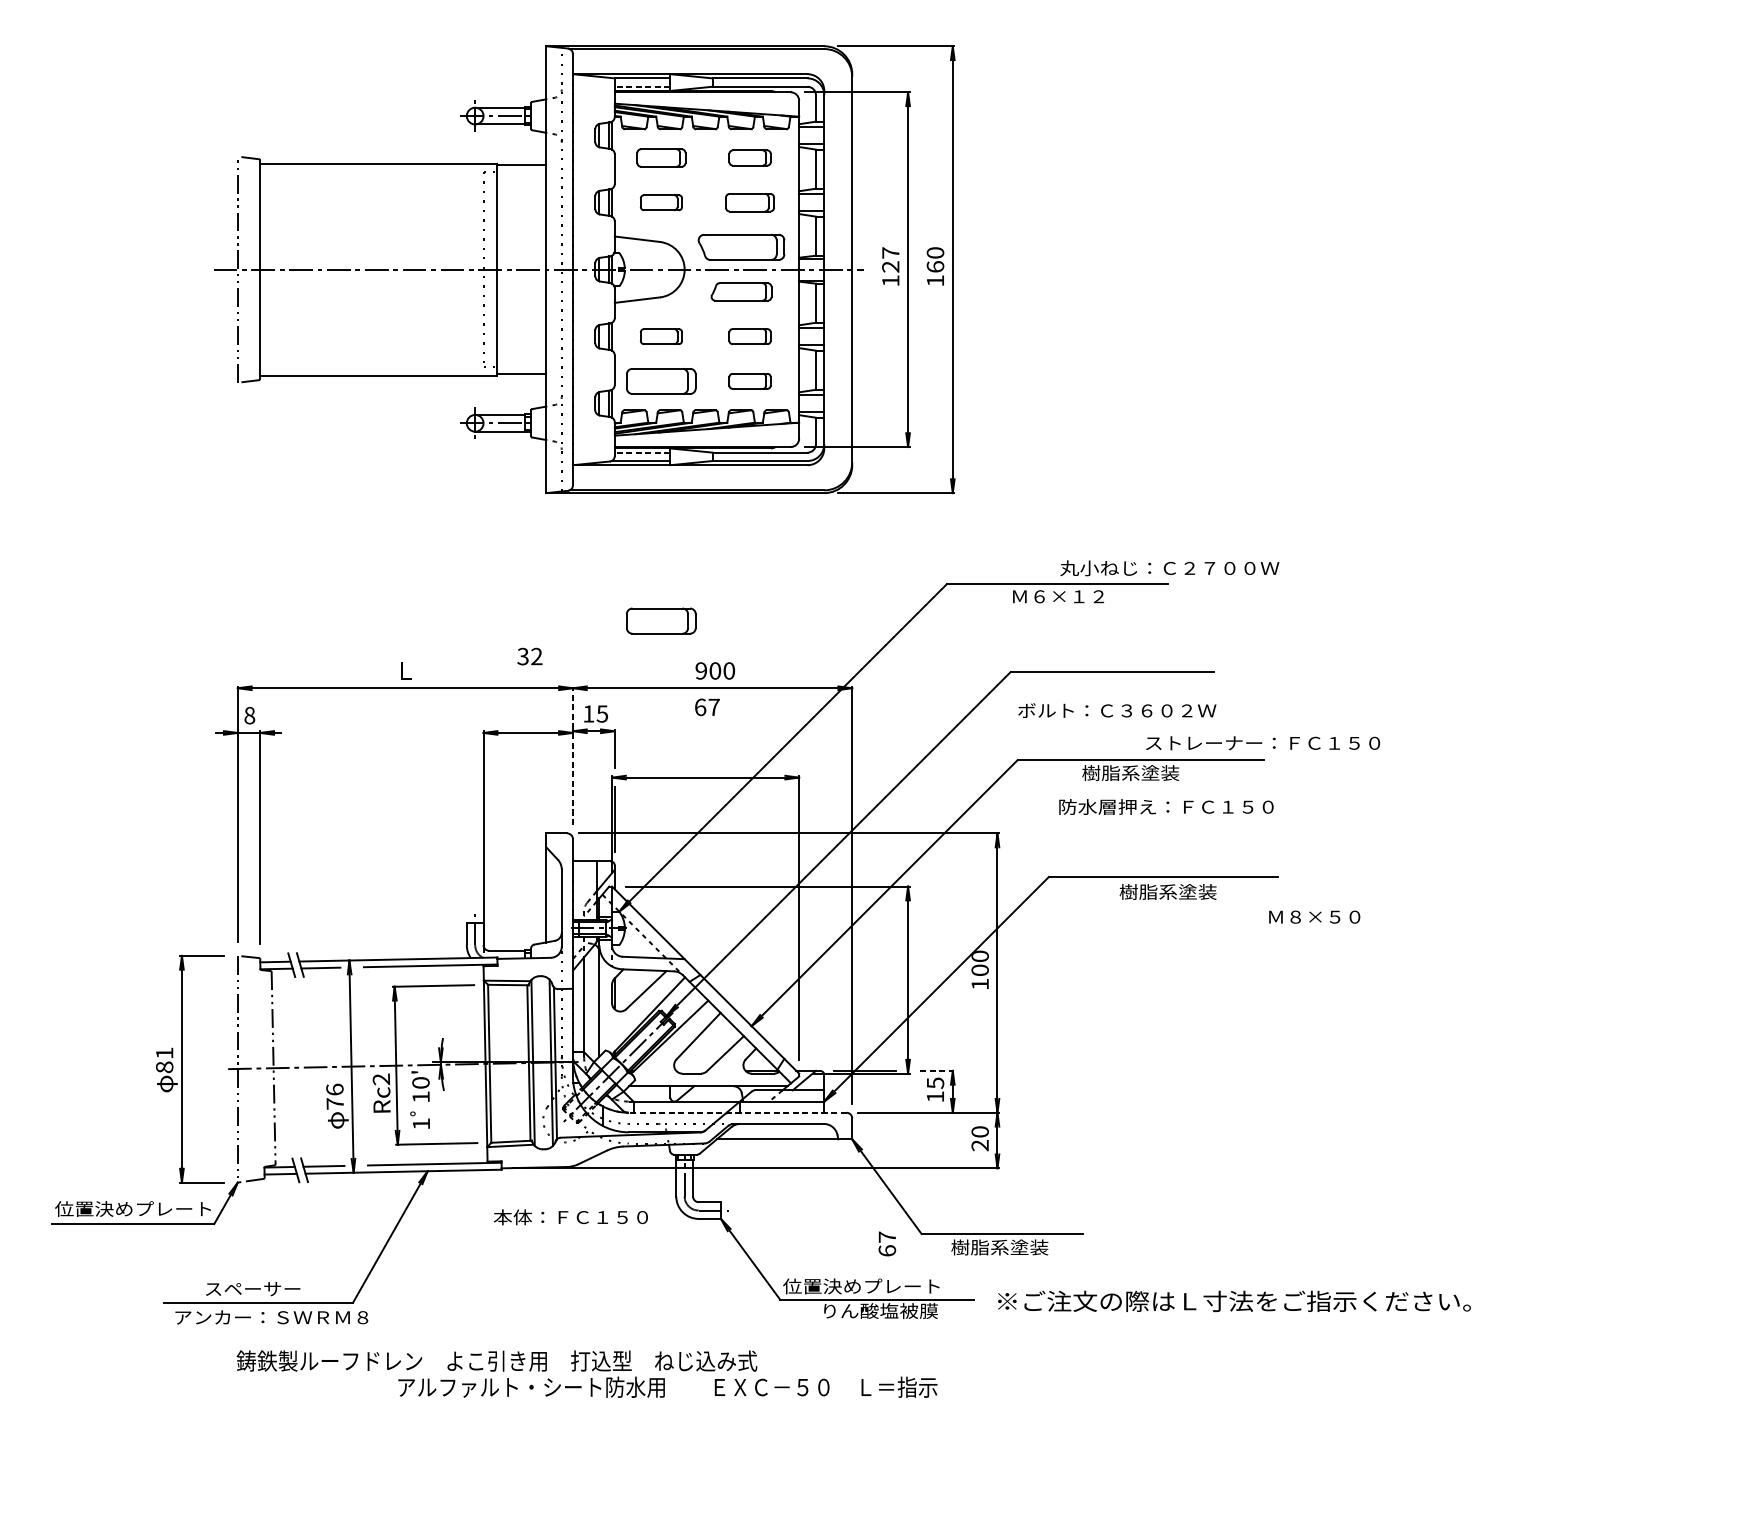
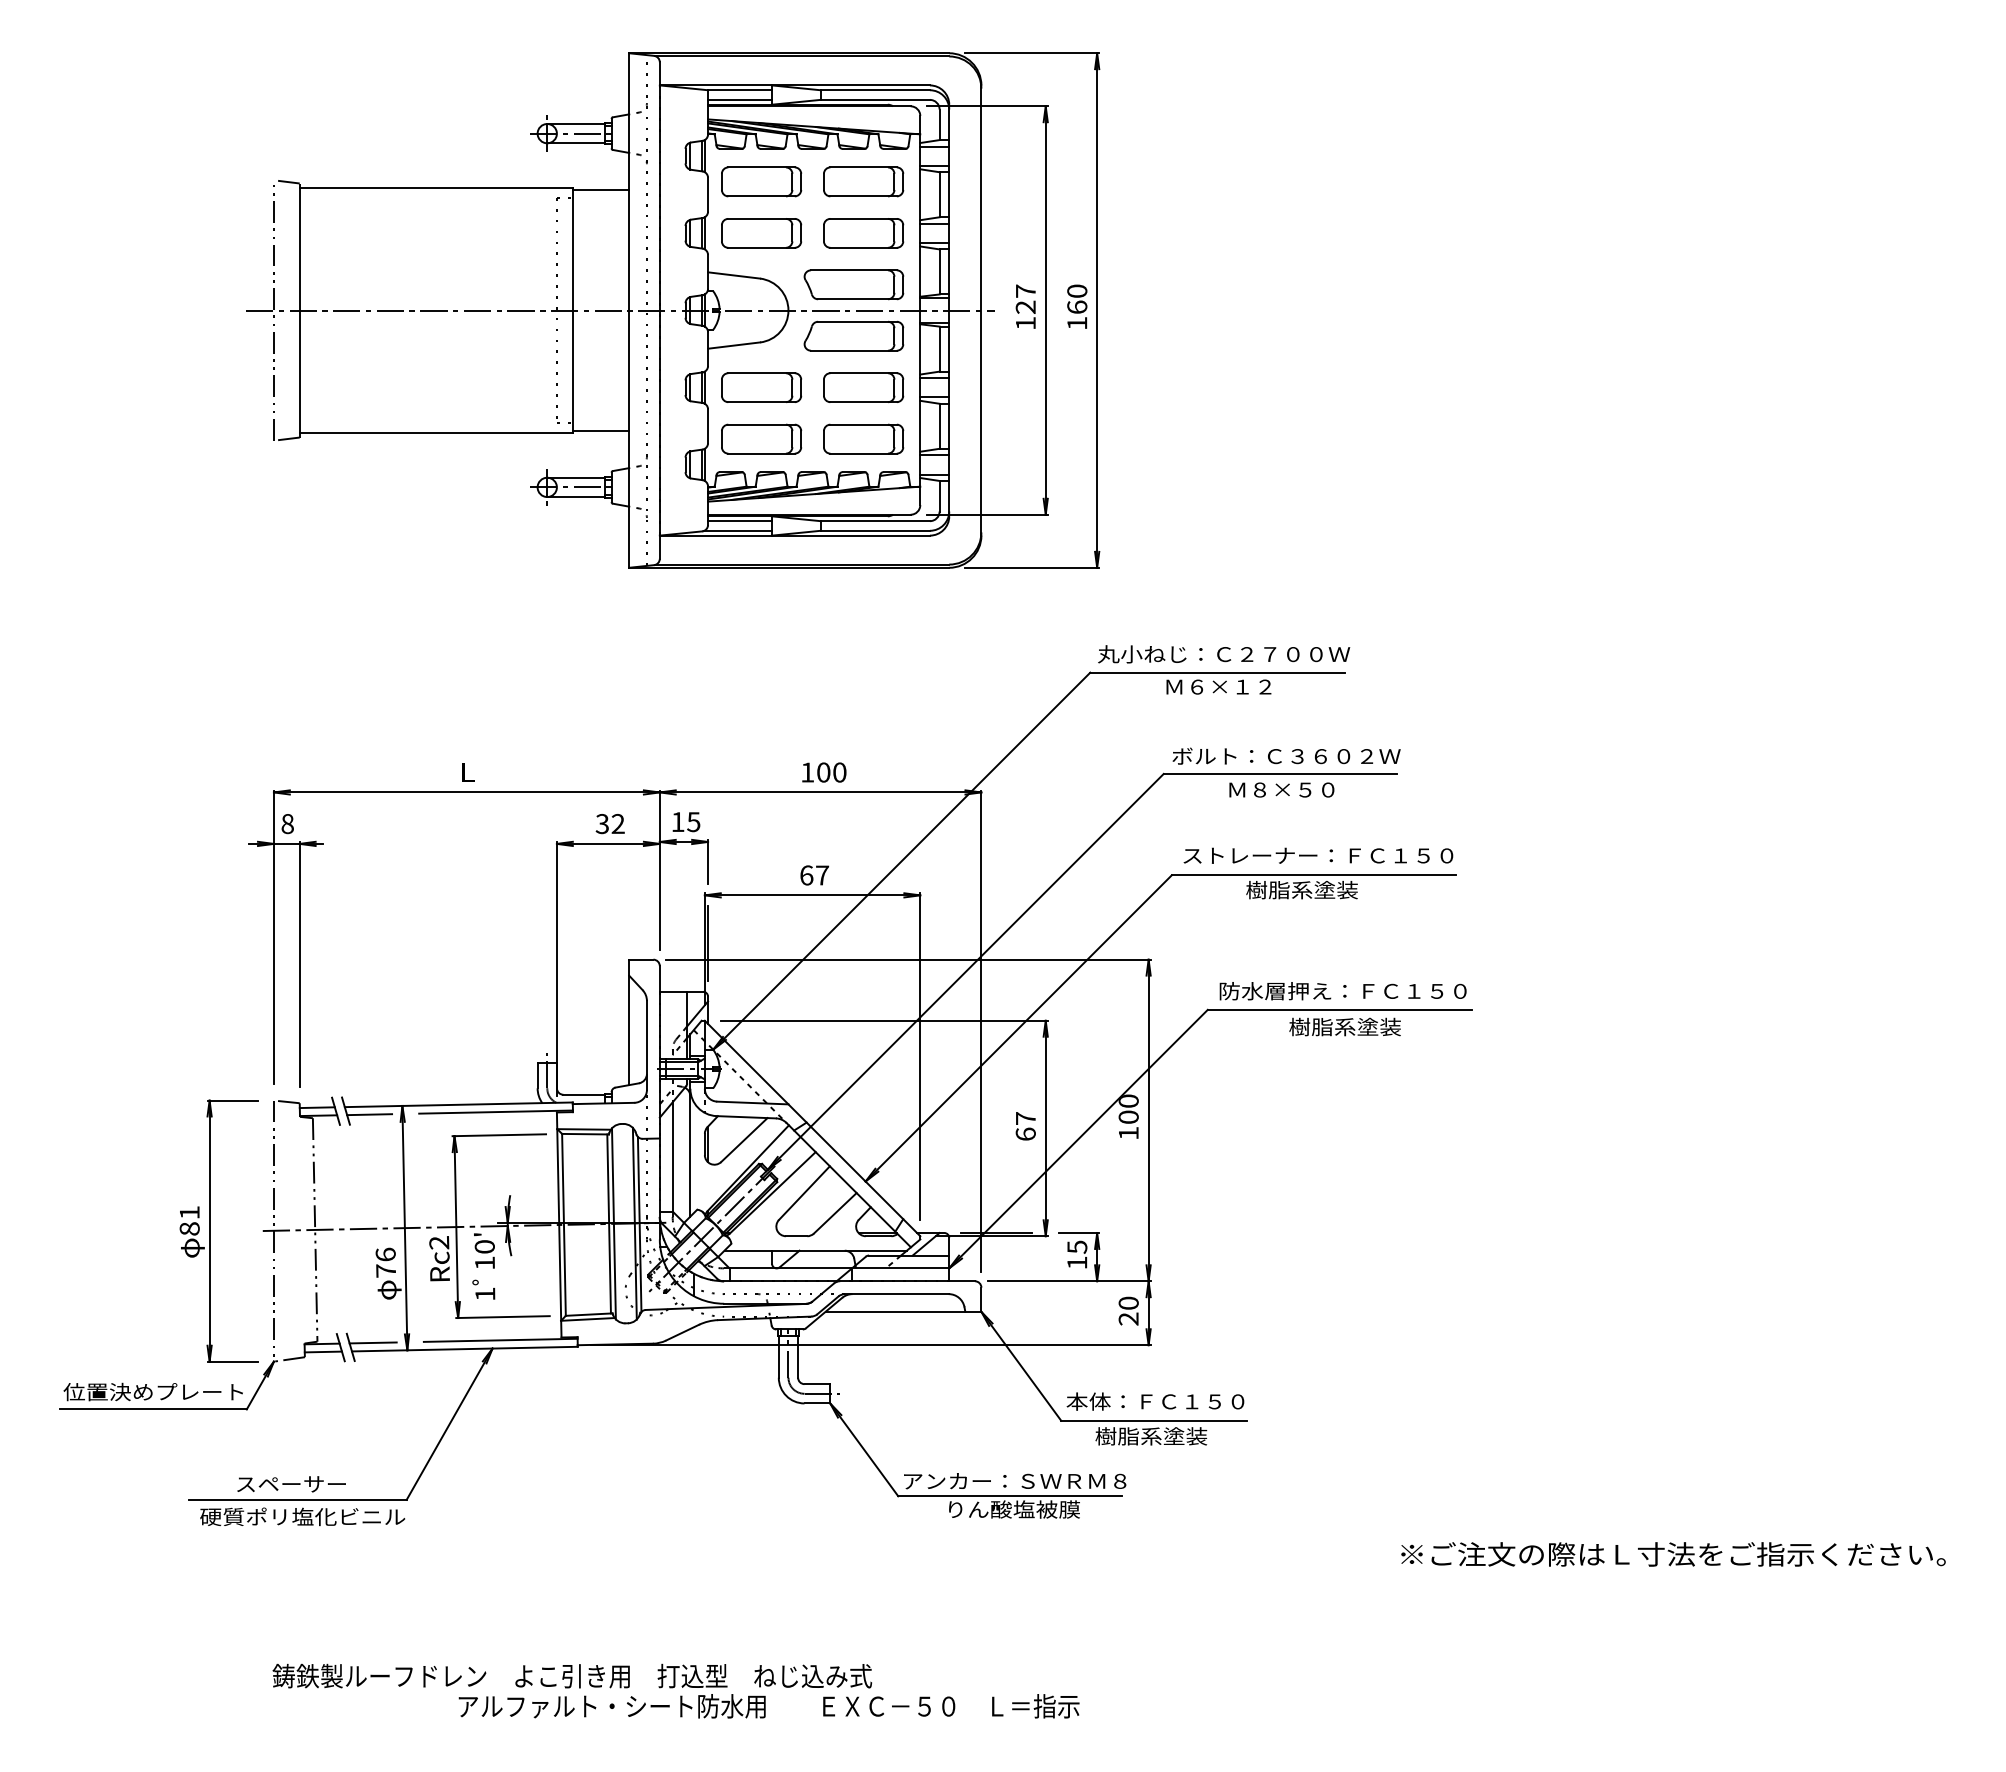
line: (643, 86) -> (740, 99), dashed -> solid
part: (661, 157) -> (761, 181), size x1.43
part: (749, 157) -> (863, 181), size x1.67
part: (661, 202) -> (761, 233), size x1.67
part: (749, 202) -> (863, 233), size x1.43
part: (741, 291) -> (853, 335), size x1.43
part: (661, 336) -> (761, 387), size x1.67
part: (749, 336) -> (863, 387), size x1.67
part: (749, 380) -> (863, 438), size x1.67
line: (643, 452) -> (740, 521), dashed -> solid
text: (1170, 568) -> (1224, 654), moved
part: (661, 620) -> (761, 714), removed
text: (529, 657) -> (609, 824), moved
text: (701, 670) -> (807, 772), 900 -> 100
text: (707, 707) -> (814, 875), moved
text: (1117, 710) -> (1286, 755), moved
text: (1263, 743) -> (1318, 855), moved
line: (572, 756) -> (659, 870), dashed -> solid
text: (1165, 807) -> (1342, 991), moved
text: (1314, 916) -> (1281, 789), moved
line: (937, 1071) -> (1079, 1233), dashed -> solid
line: (737, 1112) -> (849, 1281), dashed -> solid
text: (570, 1217) -> (1155, 1401), moved
text: (887, 1244) -> (1025, 1126), moved
text: (880, 1286) -> (1013, 1481), 位置決めプレート -> アンカー：ＳＷＲＭ８
text: (1234, 1301) -> (1673, 1554), moved
text: (271, 1317) -> (312, 1516), アンカー：ＳＷＲＭ８ -> 硬質ポリ塩化ビニル
text: (586, 1373) -> (675, 1690), moved

